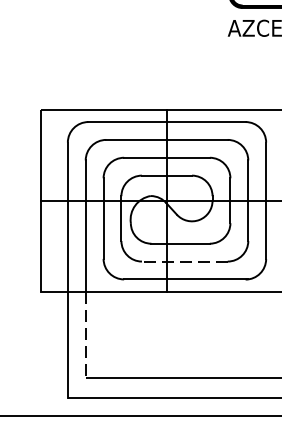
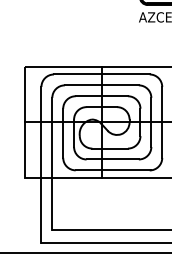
line: (184, 261) -> (112, 159), dashed -> solid
line: (86, 335) -> (52, 204), dashed -> solid

